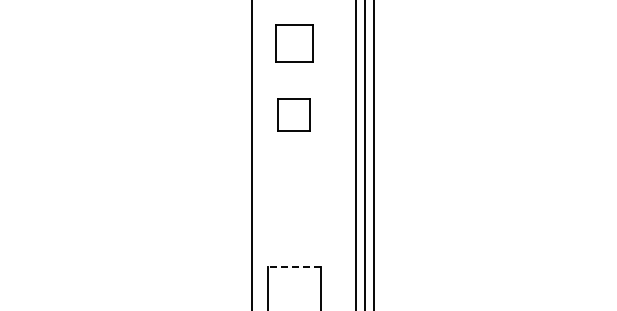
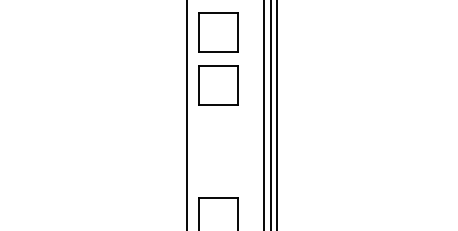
part: (294, 43) -> (218, 32), size x1.43
part: (294, 114) -> (218, 85), size x1.67
line: (294, 266) -> (218, 197), dashed -> solid

